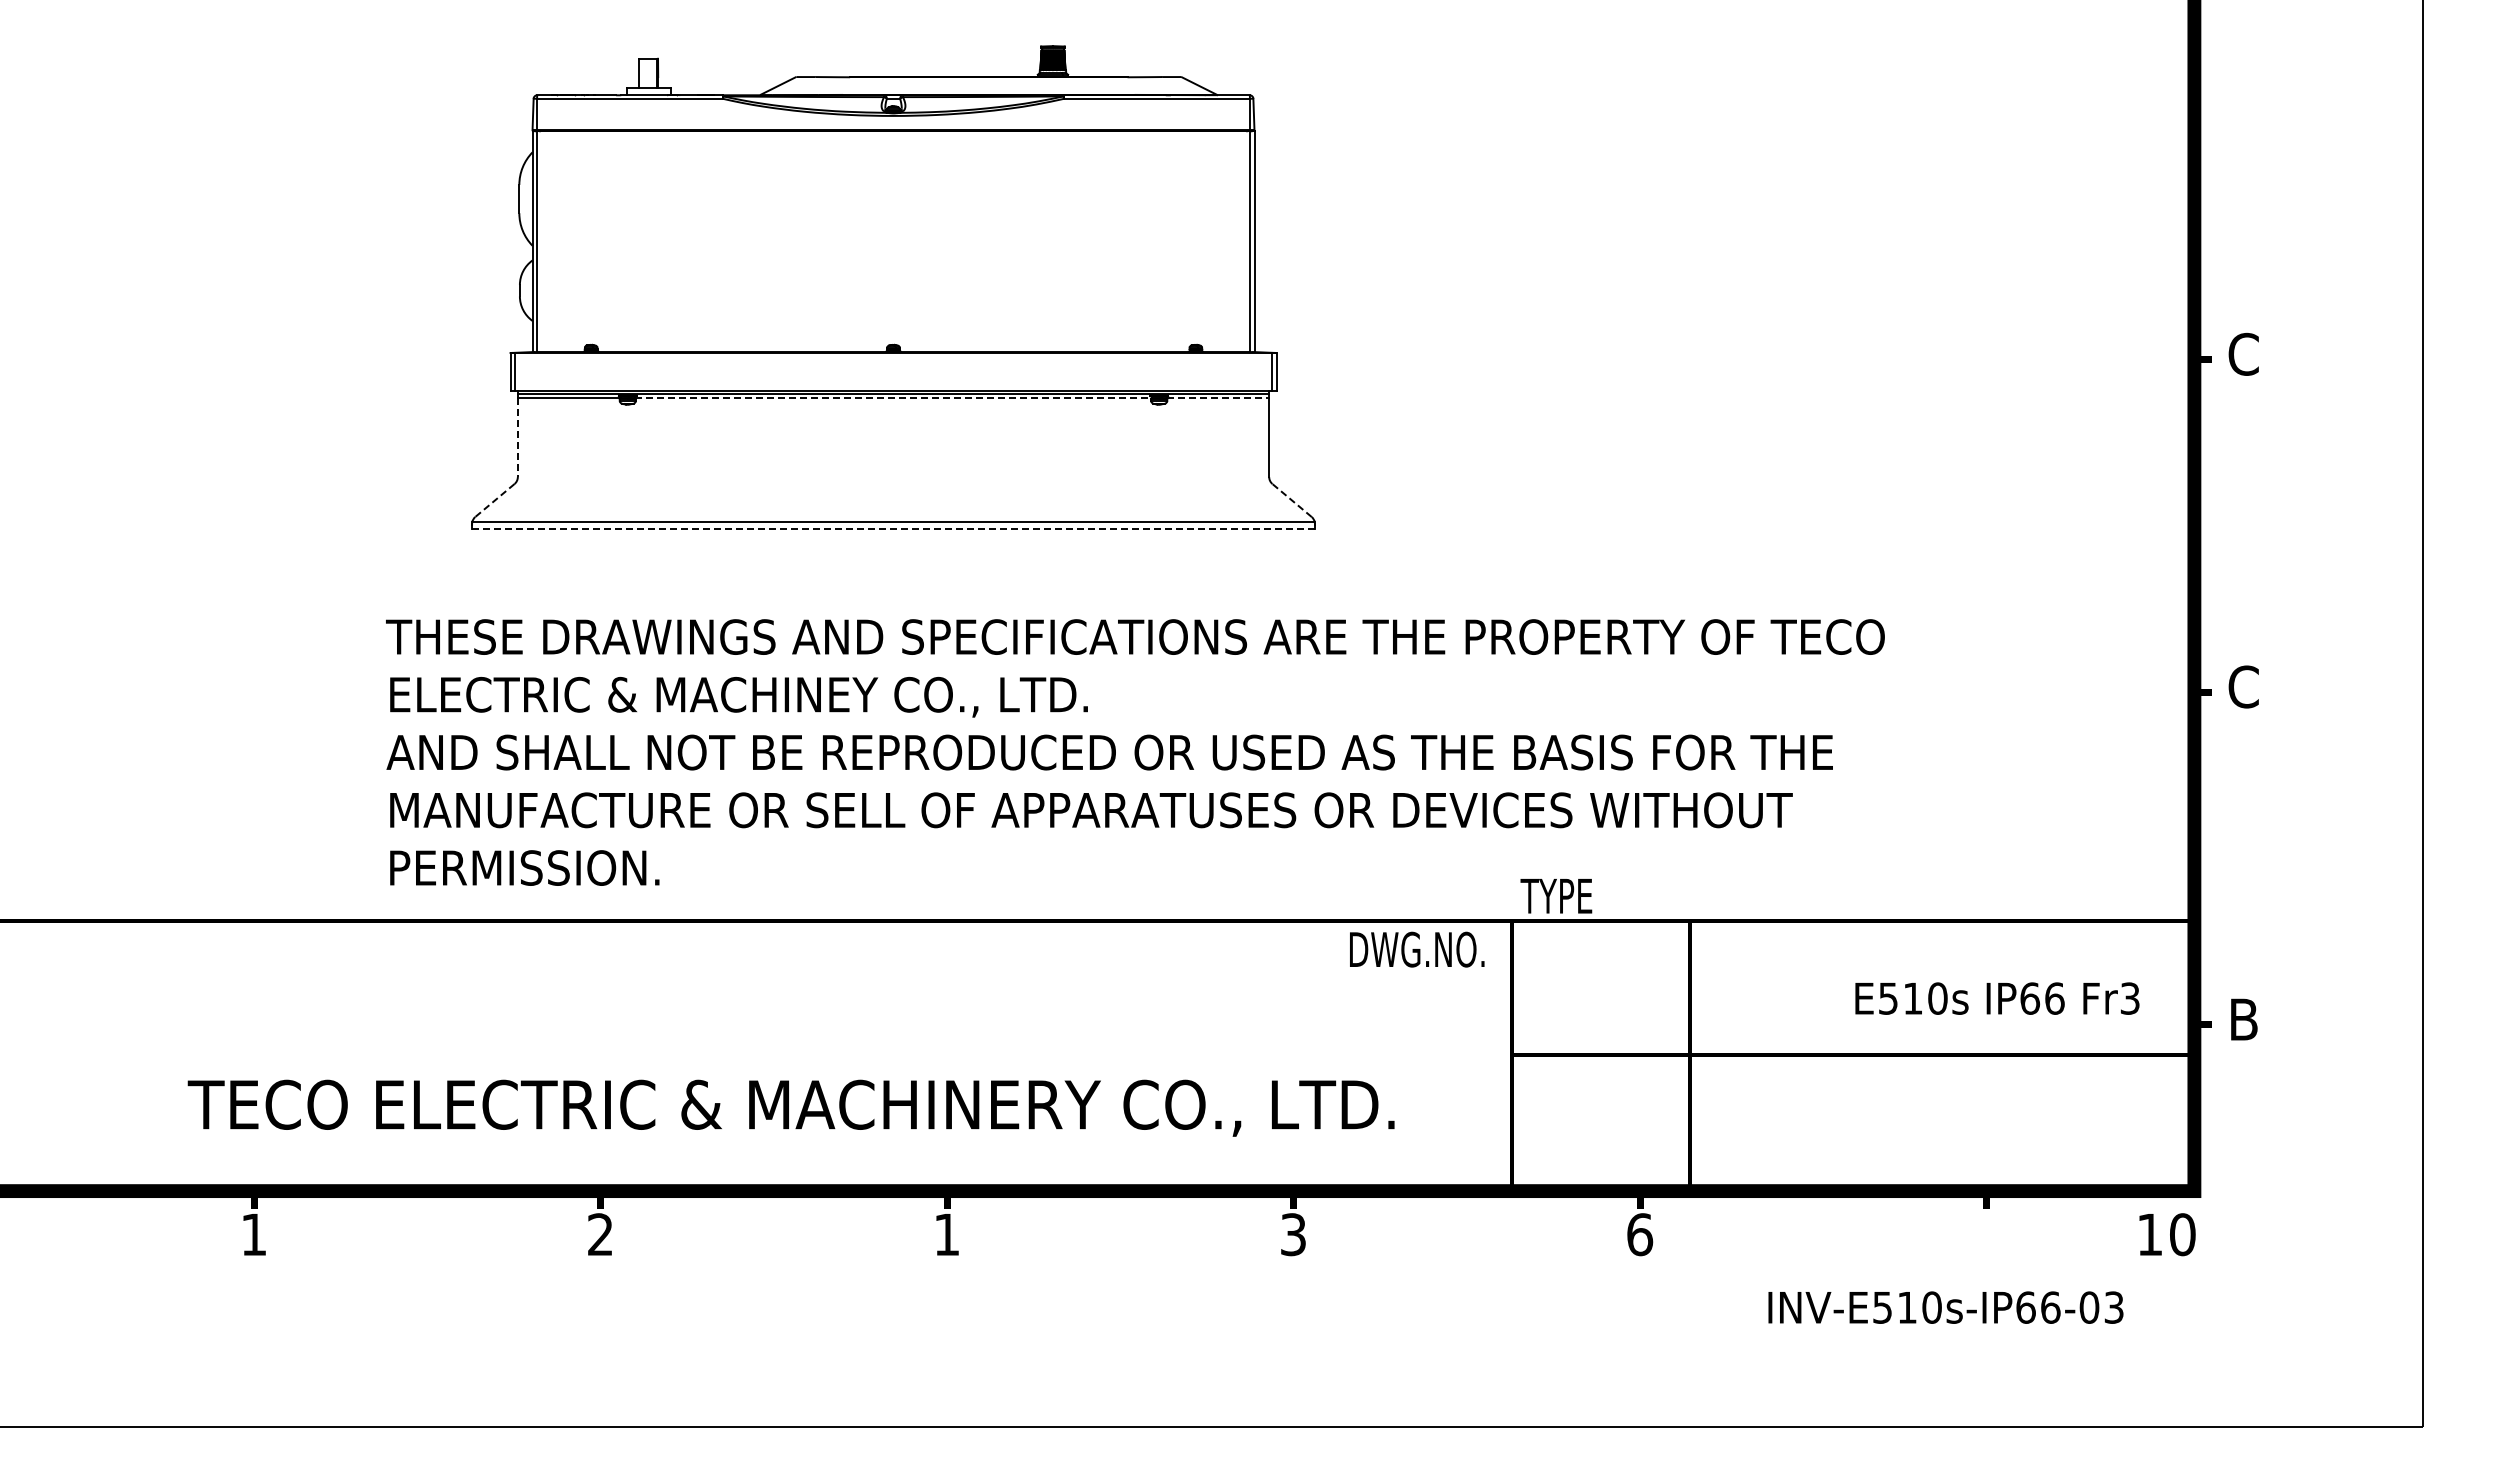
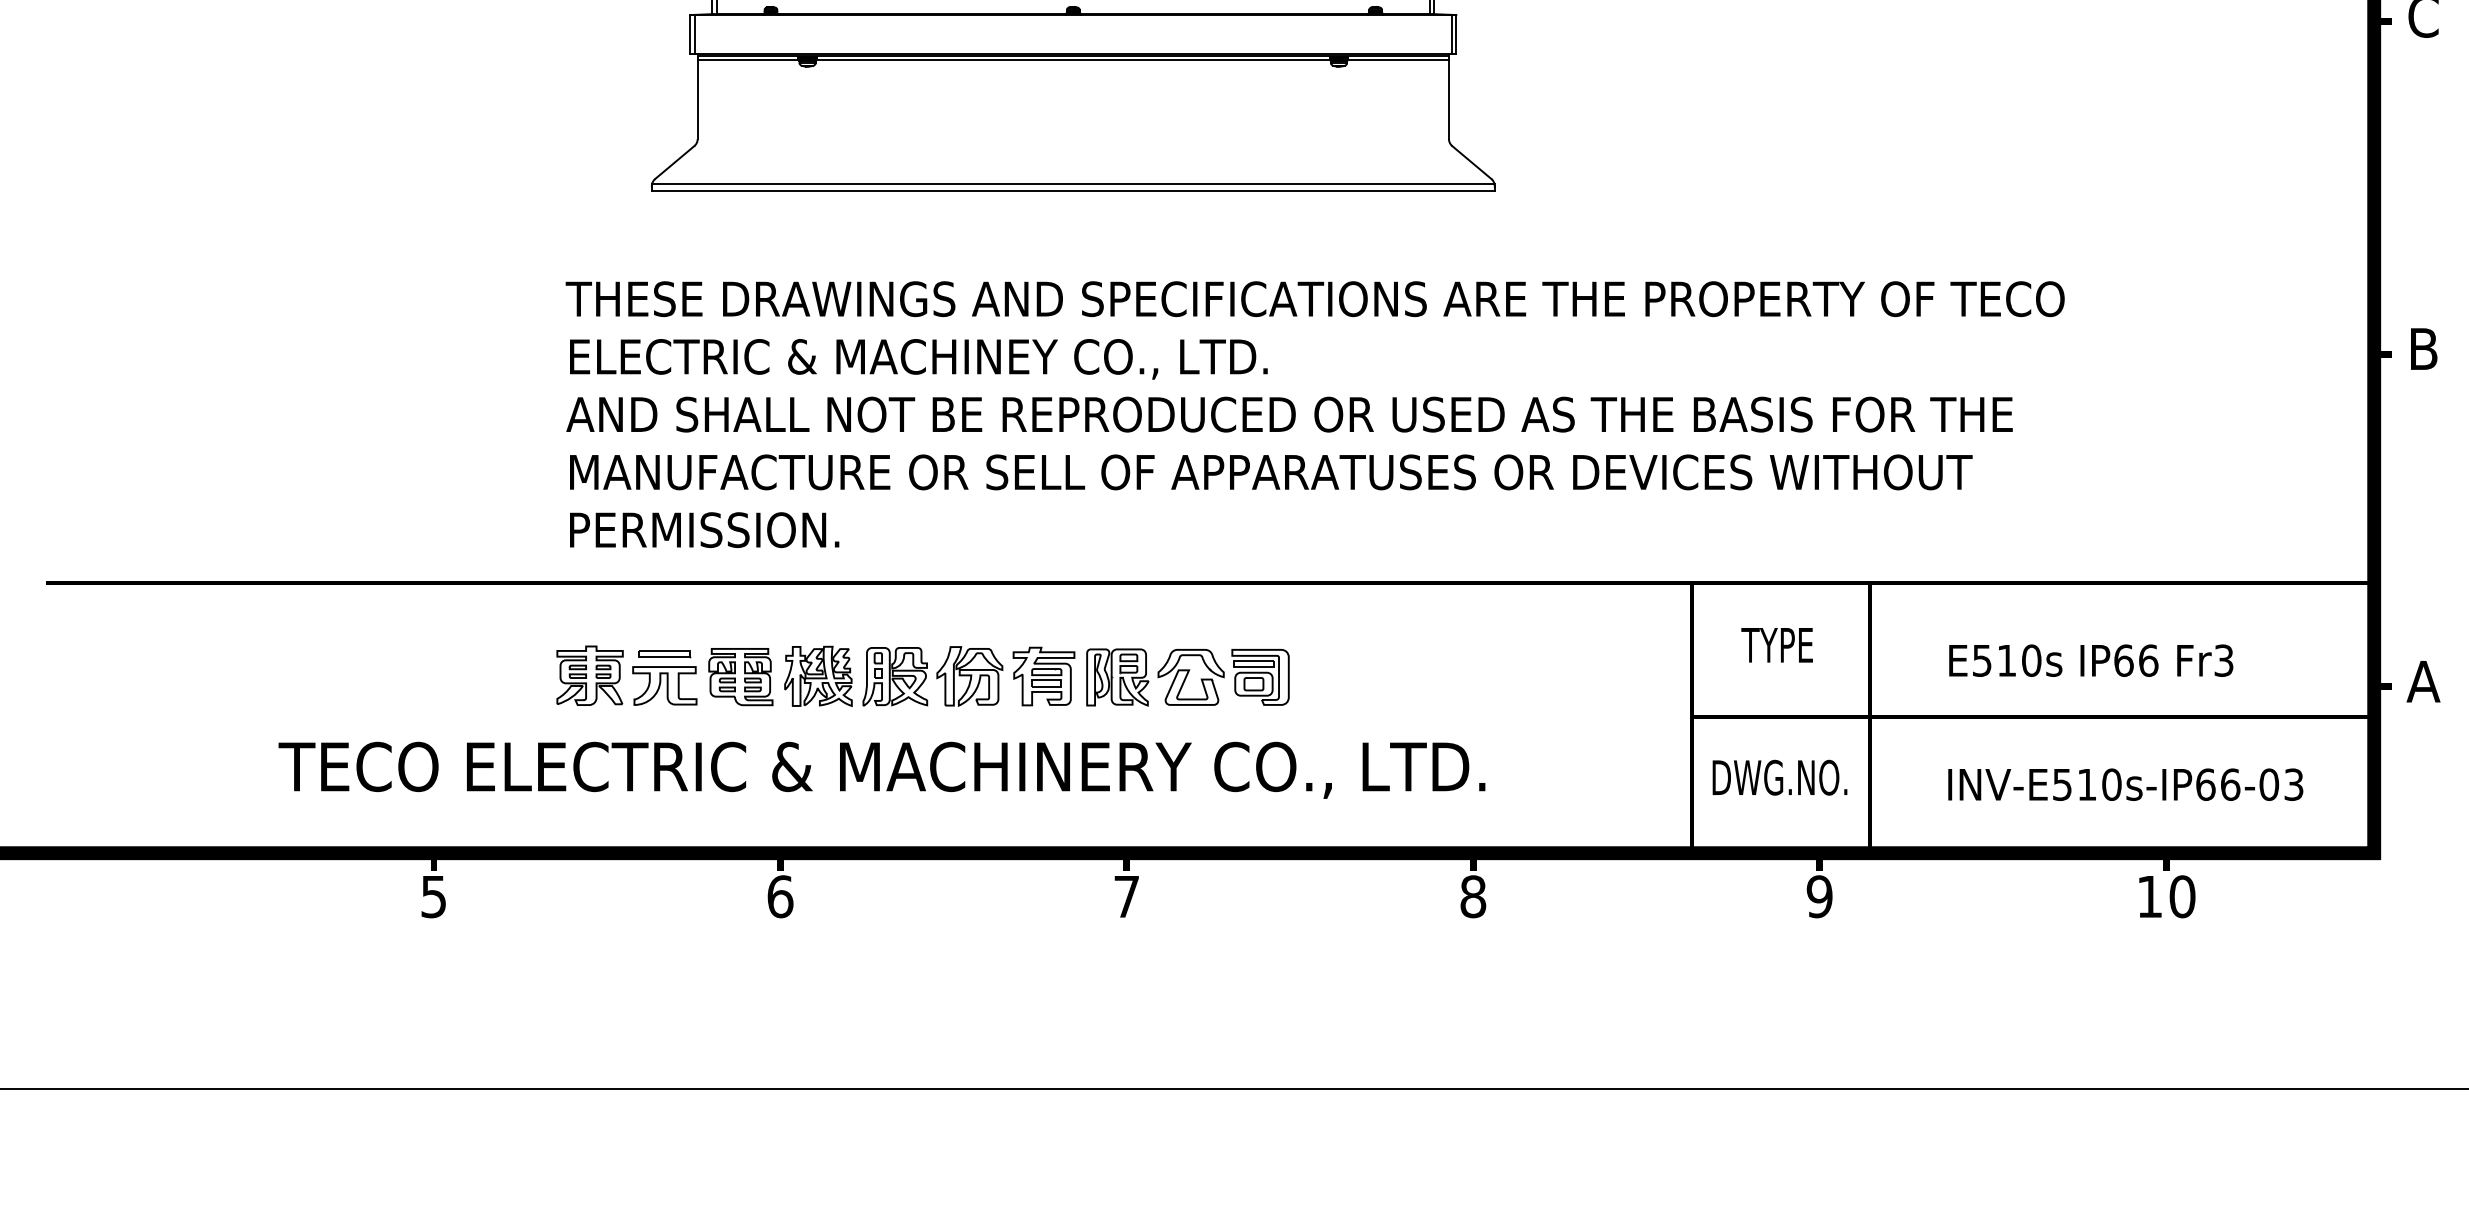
line: (894, 398) -> (1074, 60), dashed -> solid
line: (1218, 398) -> (1398, 60), dashed -> solid
line: (517, 438) -> (697, 100), dashed -> solid
line: (494, 500) -> (674, 162), dashed -> solid
line: (1292, 500) -> (1472, 162), dashed -> solid
line: (894, 528) -> (1074, 190), dashed -> solid
text: (2243, 686) -> (2423, 348), C -> B
text: (1556, 896) -> (1777, 645), moved
text: (1417, 949) -> (1780, 777), moved
text: (1997, 998) -> (2091, 660), moved
part: (742, 1013) -> (922, 675), added
text: (2243, 1019) -> (2423, 681), B -> A
text: (790, 1107) -> (881, 769), moved
text: (600, 1234) -> (780, 896), 2 -> 6
text: (947, 1234) -> (1127, 896), 1 -> 7
text: (1293, 1234) -> (1473, 896), 3 -> 8
text: (1640, 1234) -> (1820, 896), 6 -> 9
text: (2167, 1234) -> (2167, 896), moved
text: (253, 1235) -> (433, 897), 1 -> 5
text: (1945, 1307) -> (2125, 784), moved

